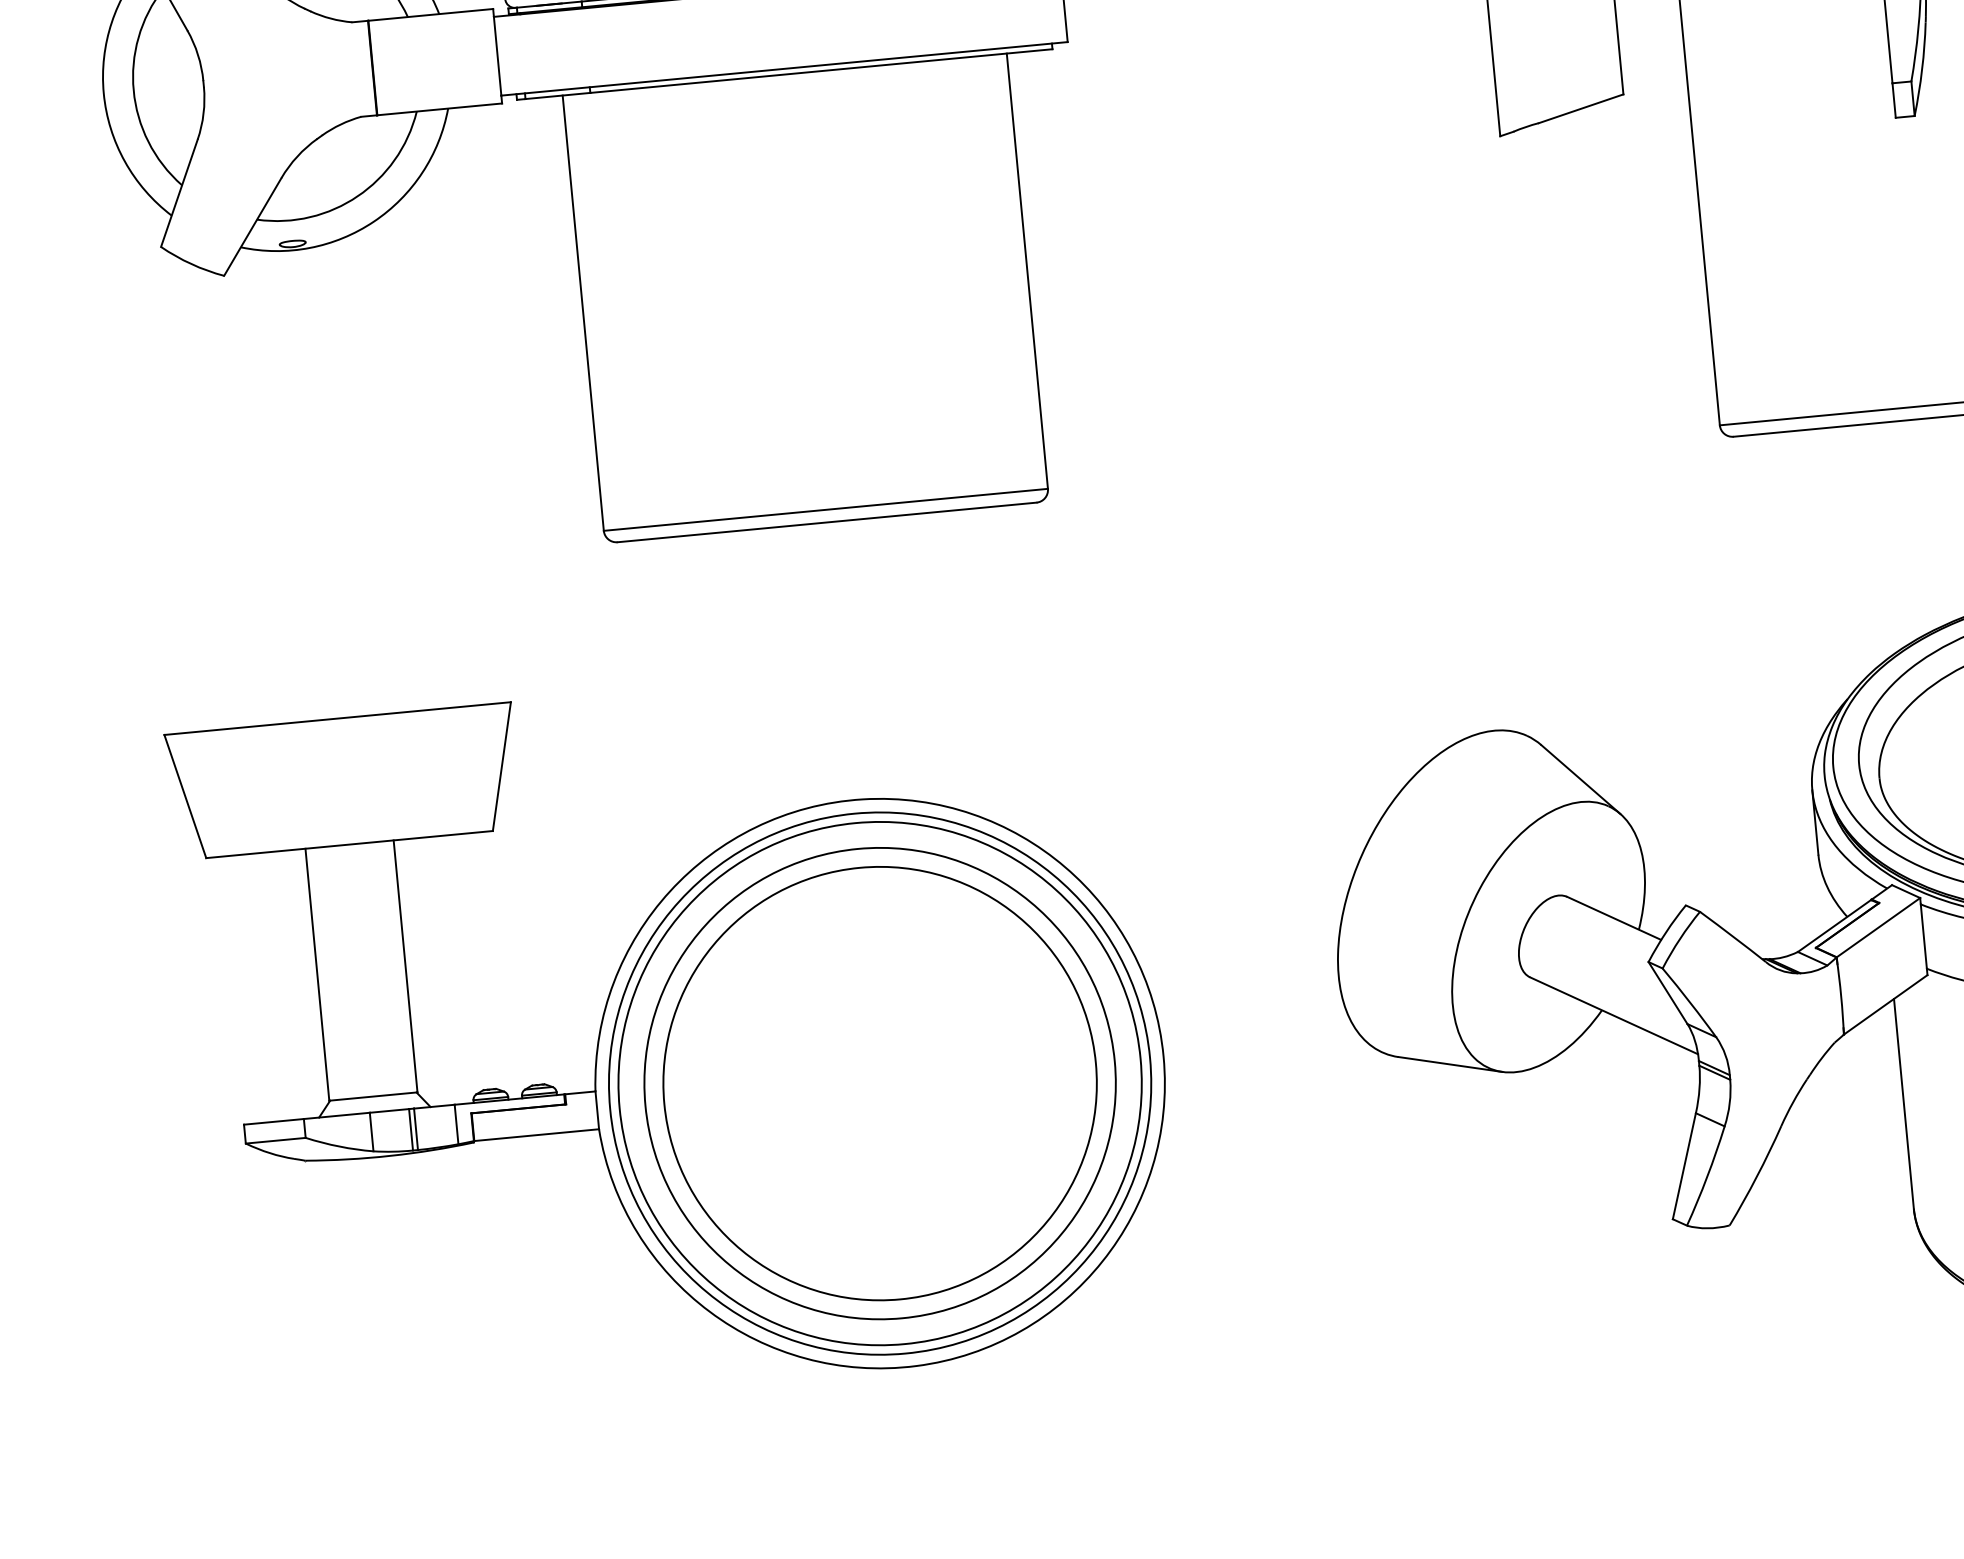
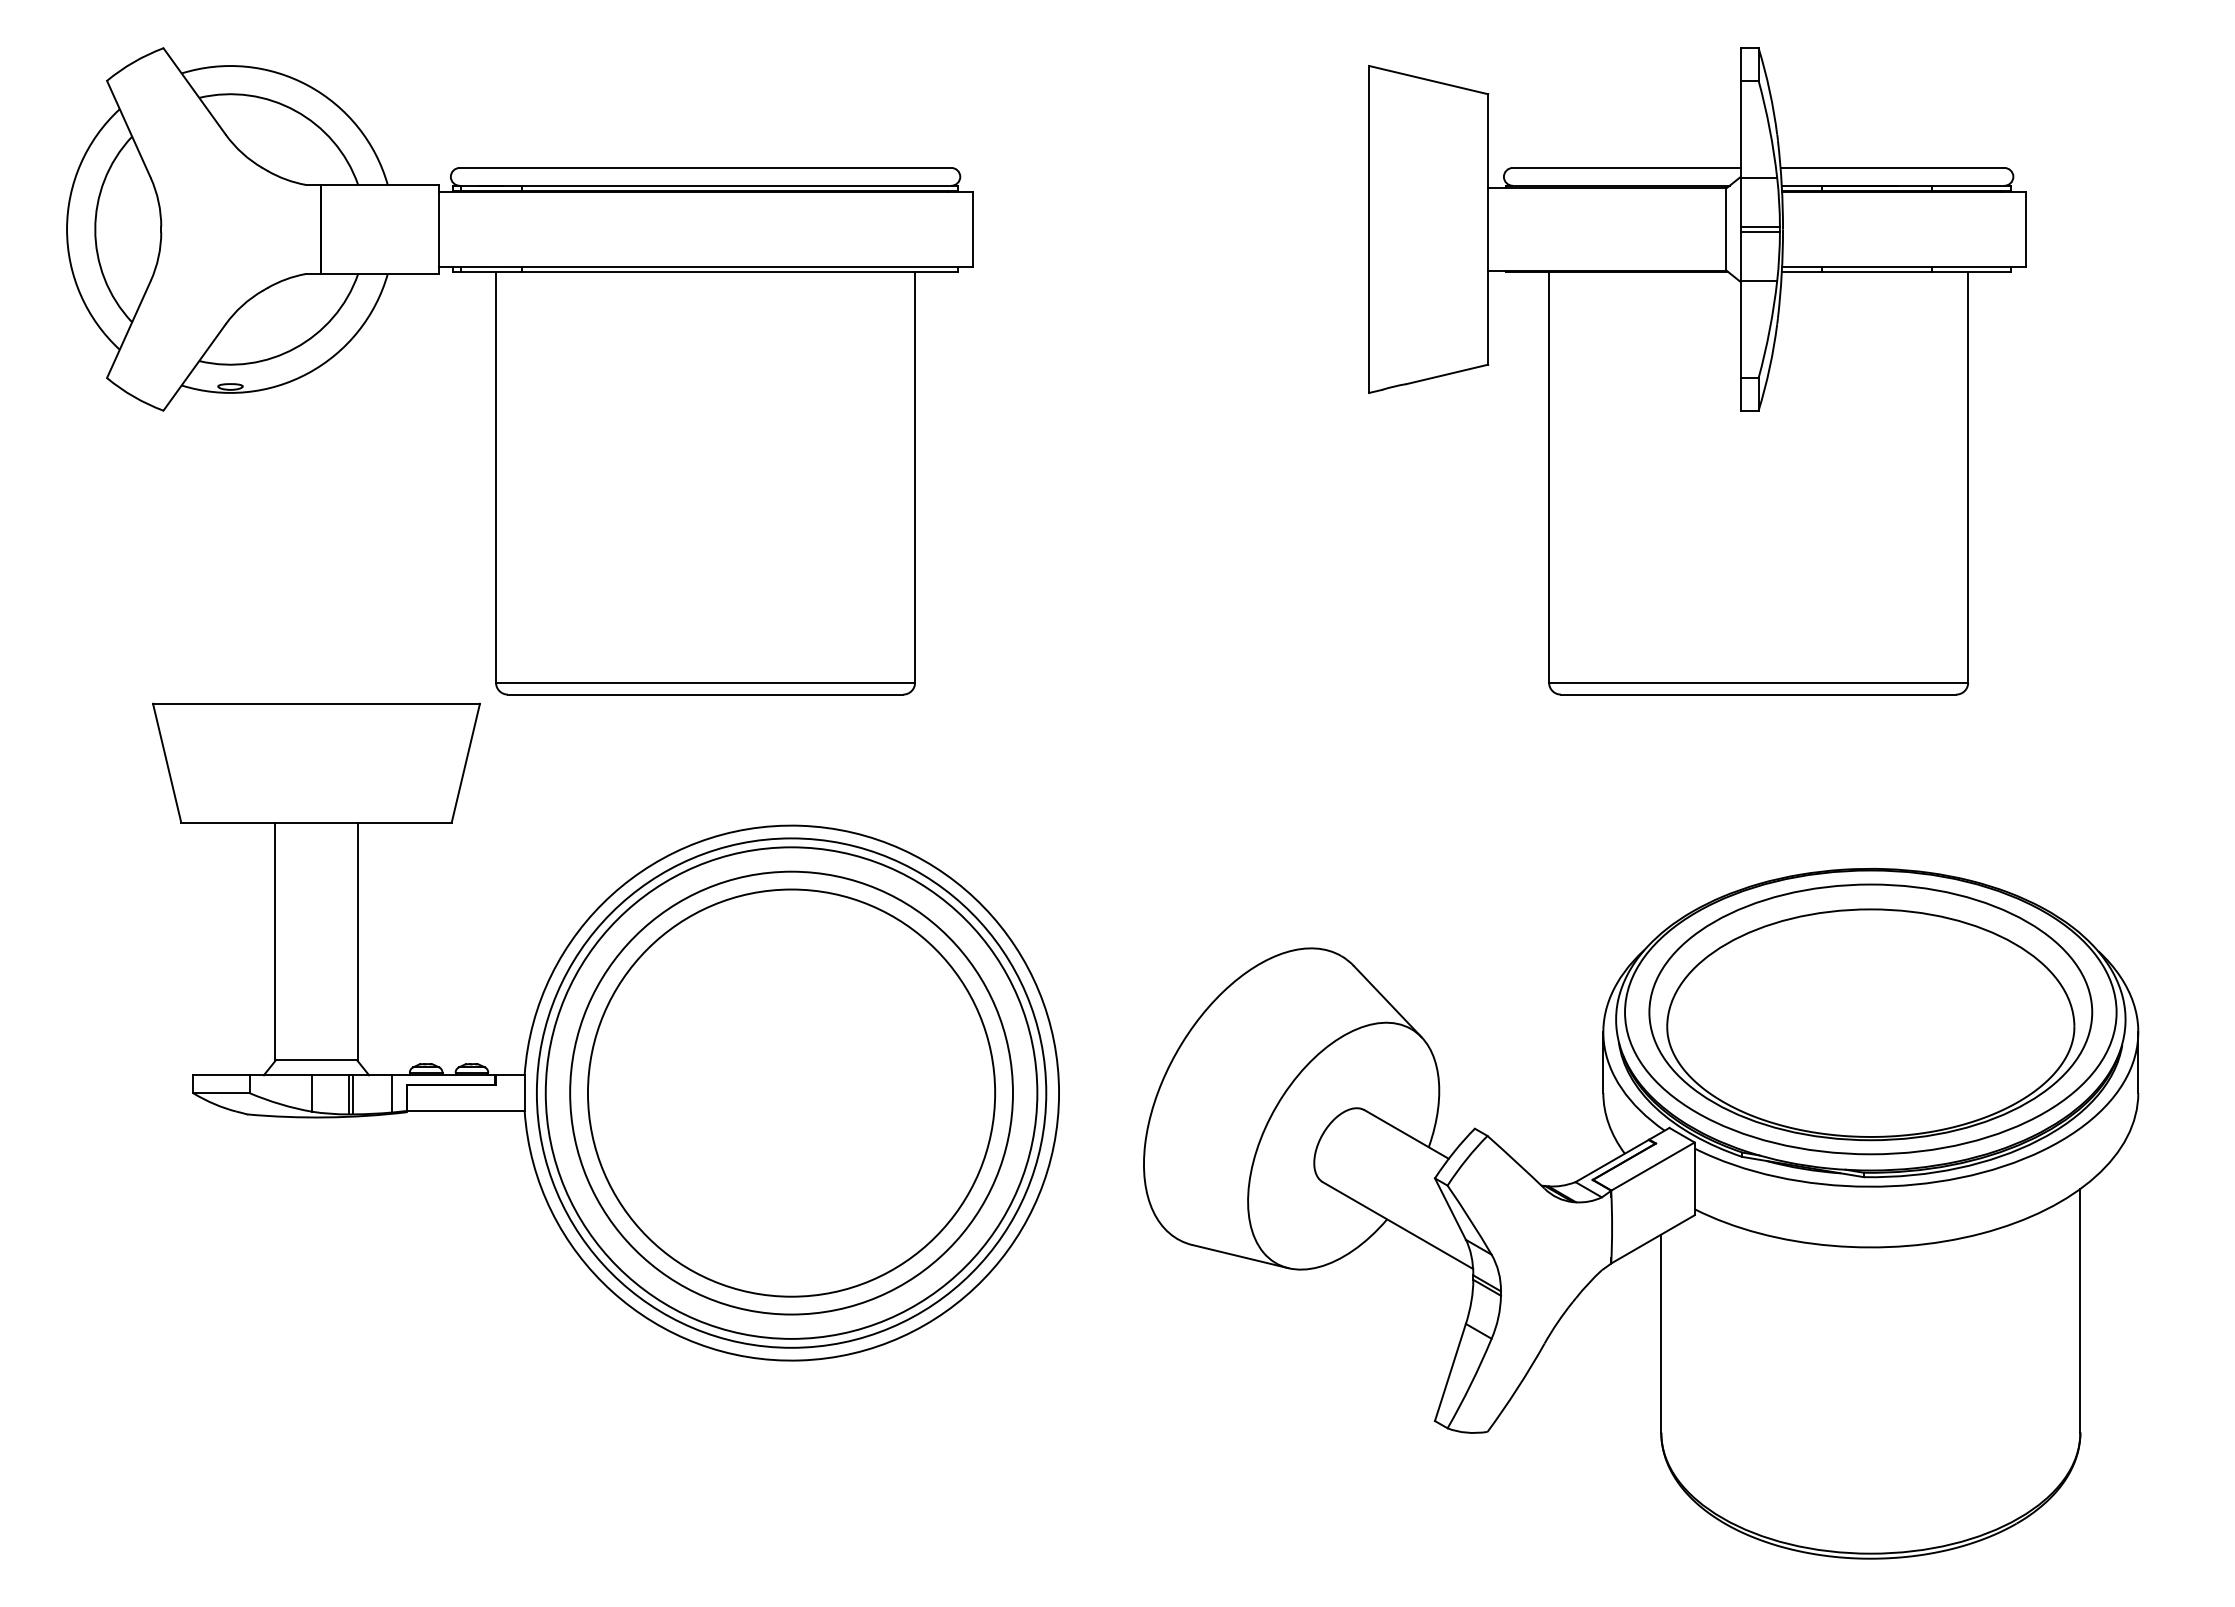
part: (676, 1036) -> (605, 1031), moved

